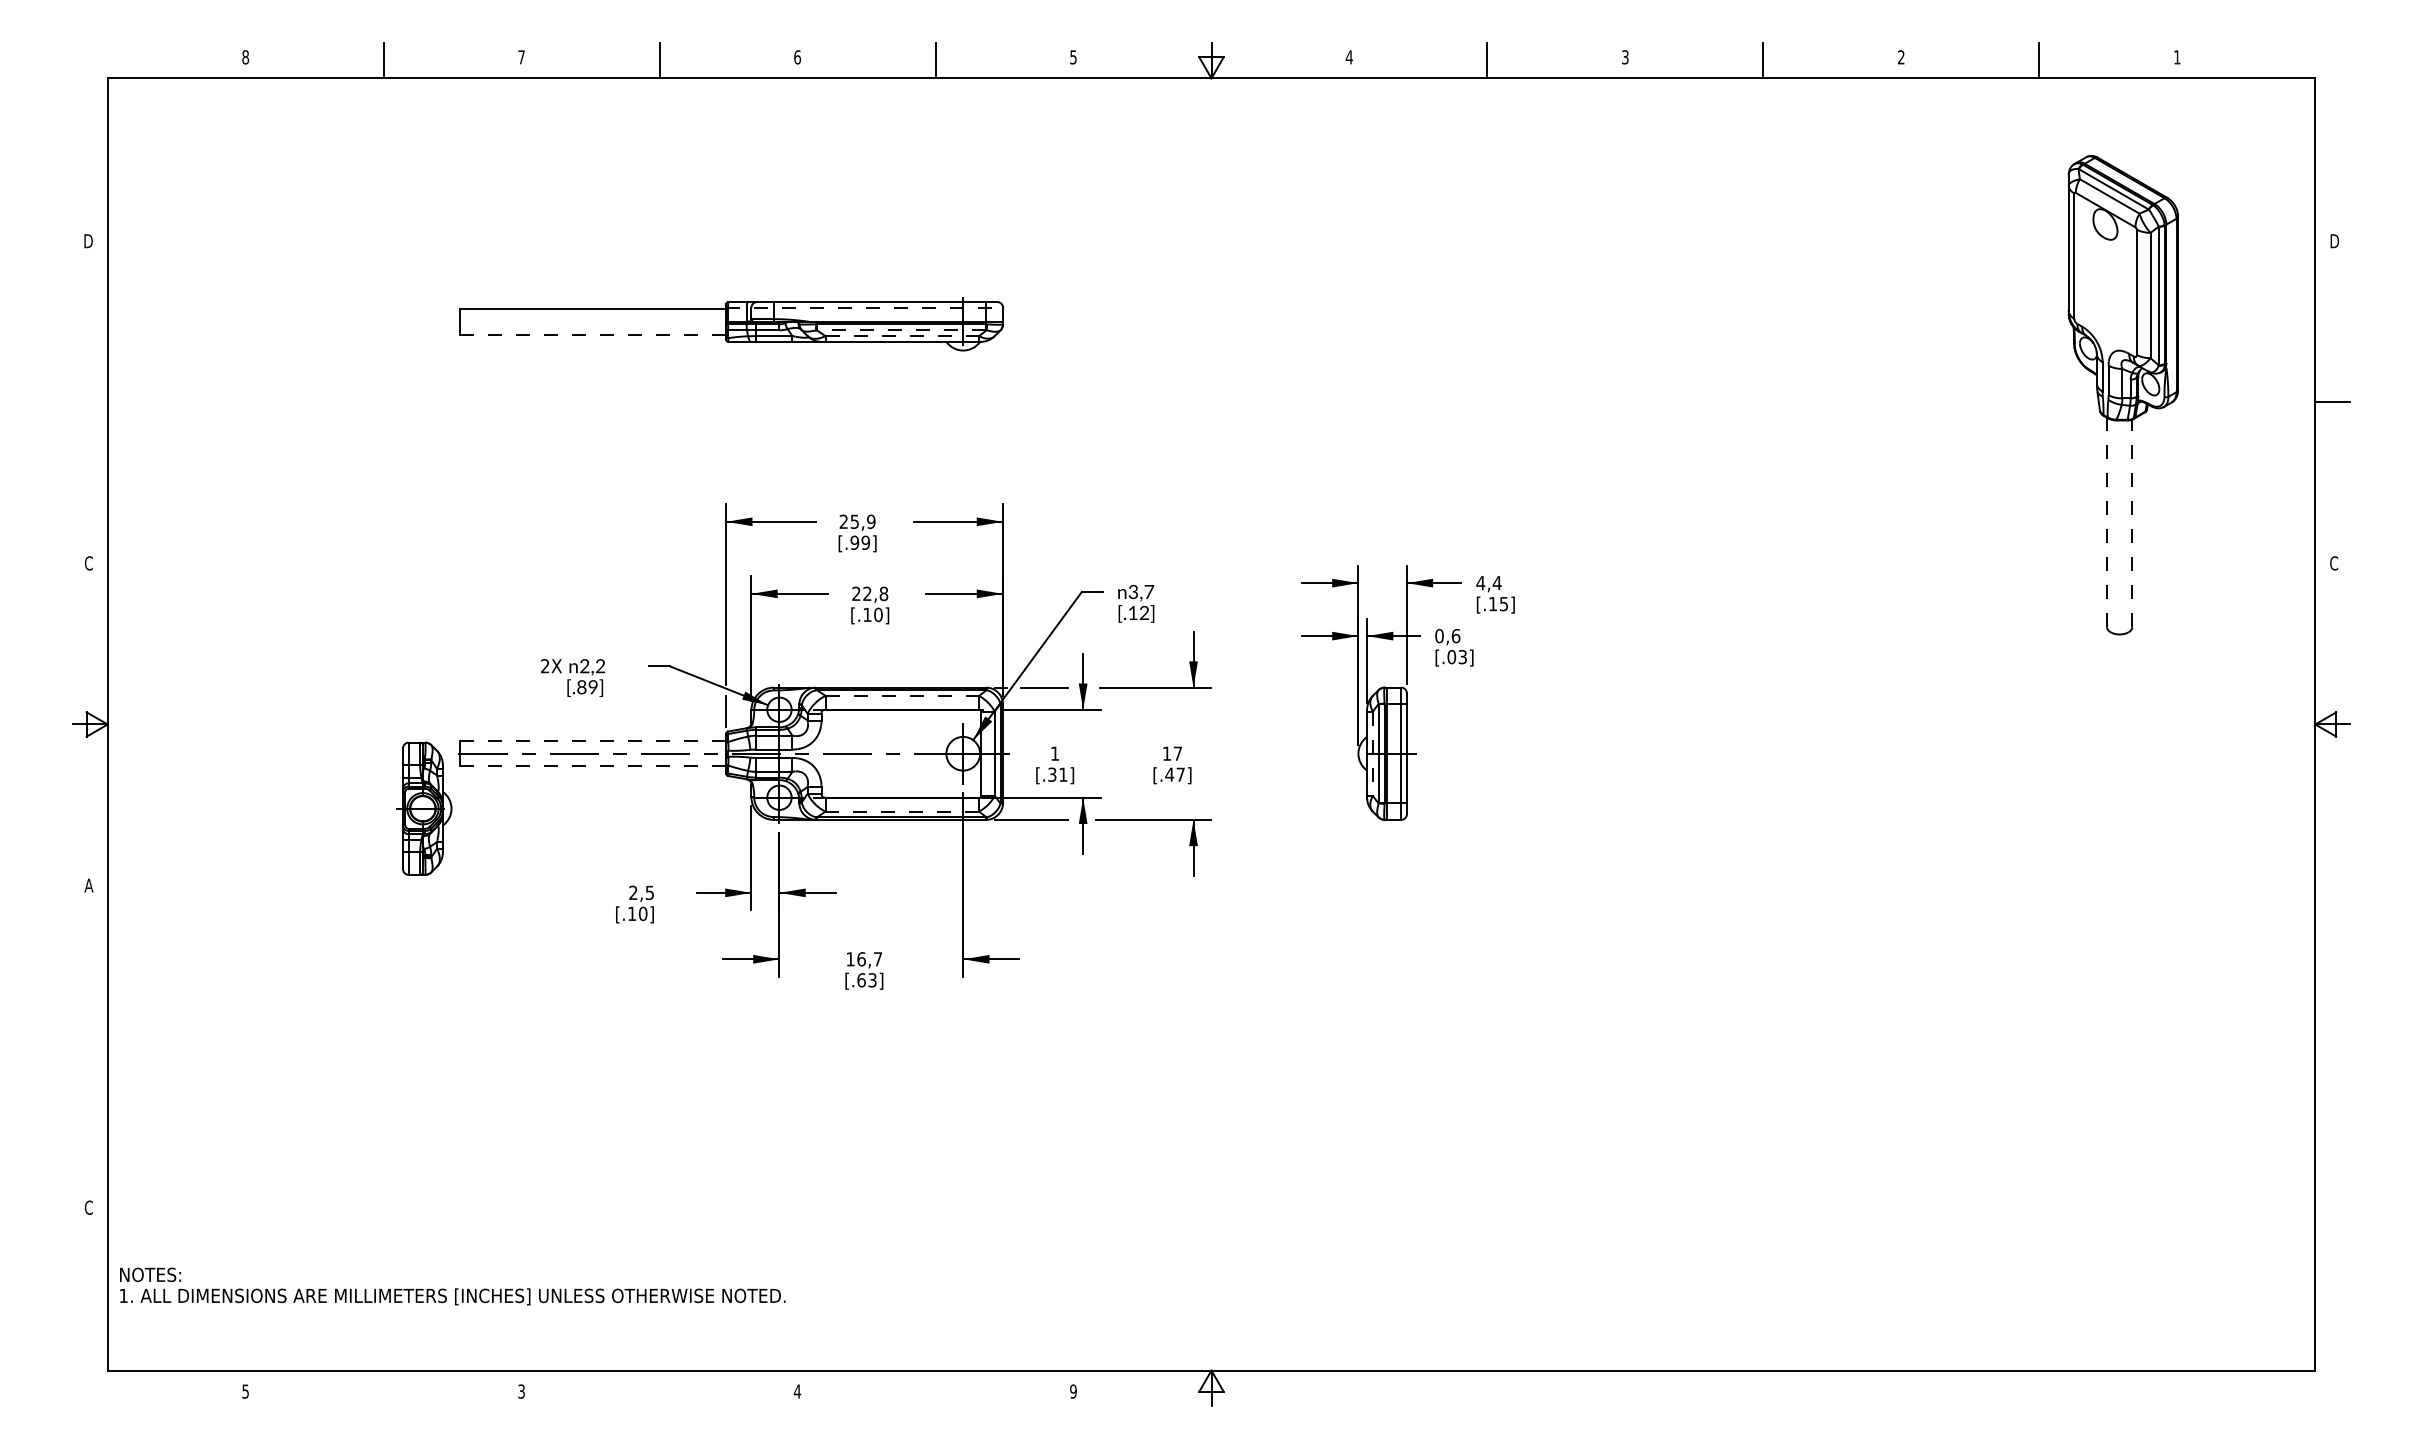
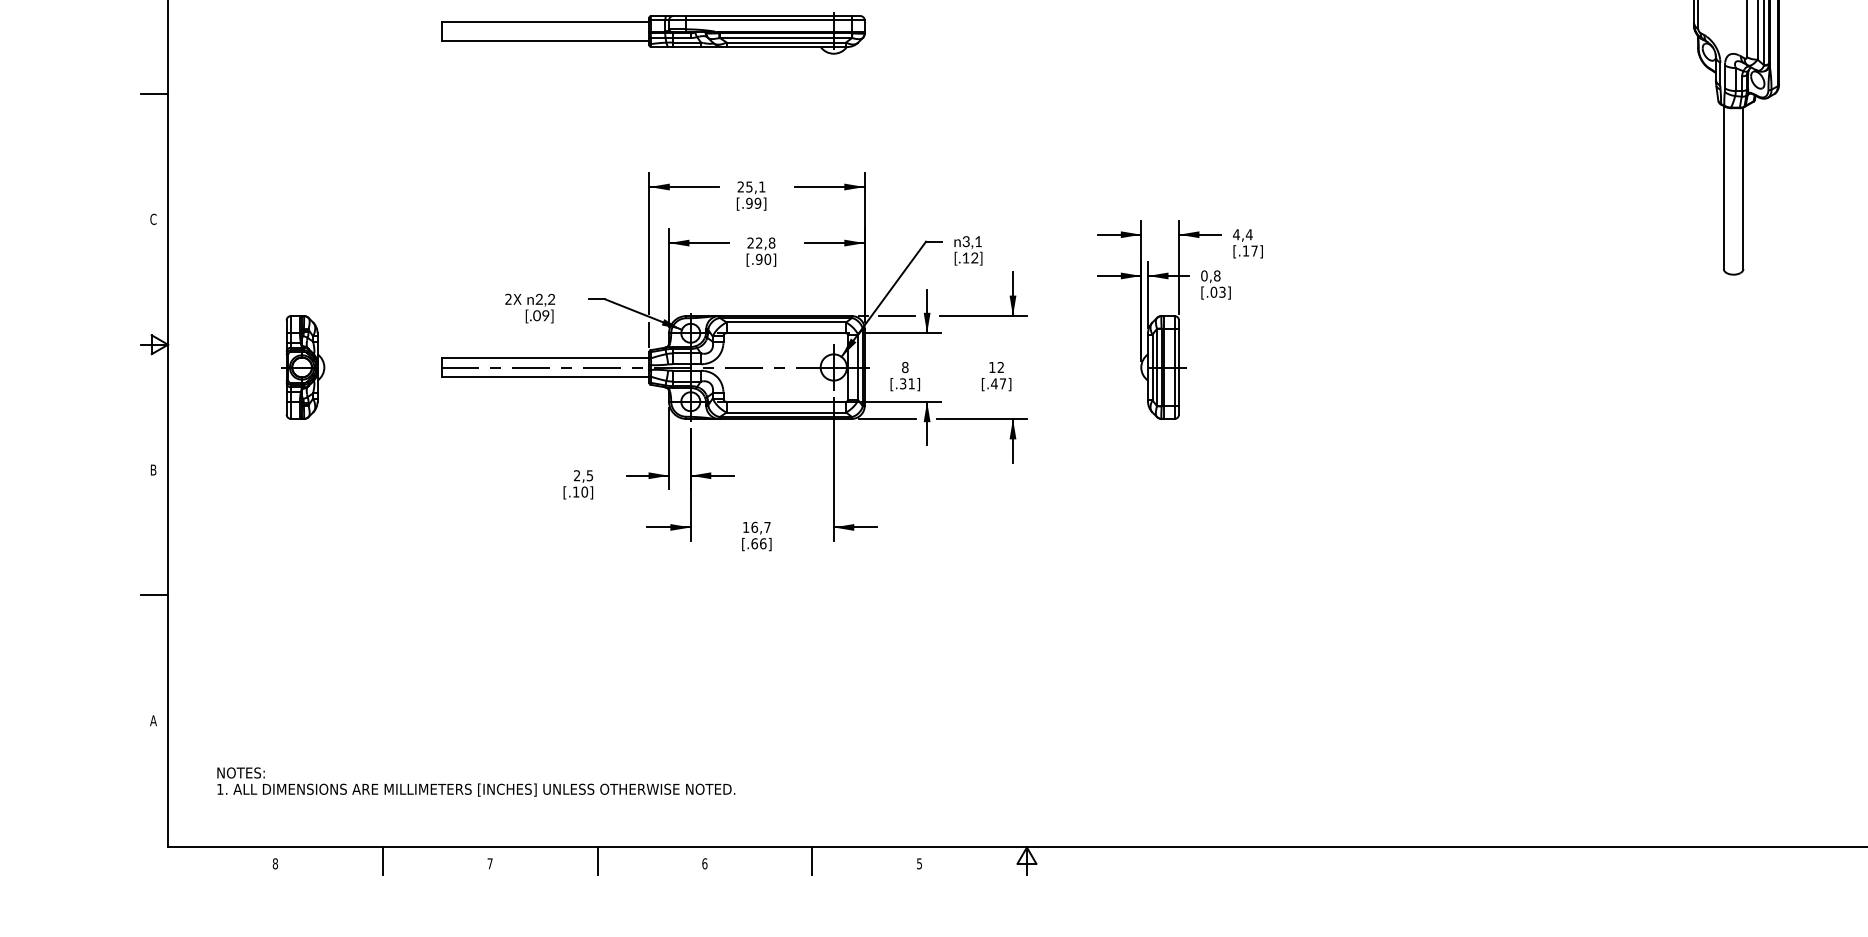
line: (865, 307) -> (757, 20), dashed -> solid
line: (901, 330) -> (785, 38), dashed -> solid
line: (593, 334) -> (546, 41), dashed -> solid
line: (902, 336) -> (786, 42), dashed -> solid
line: (89, 402) -> (153, 94), added
text: (871, 521) -> (762, 186), 25,9 -> 25,1
line: (2107, 522) -> (1724, 187), dashed -> solid
line: (2132, 523) -> (1743, 188), dashed -> solid
text: (1149, 591) -> (978, 241), 3,7 -> 3,1
text: (1504, 604) -> (1254, 251), [.15] -> [.17]
text: (867, 614) -> (759, 259), [.10] -> [.90]
text: (1455, 635) -> (1216, 275), 0,6 -> 0,8
text: (581, 687) -> (536, 315), [.89] -> [.09]
line: (902, 695) -> (786, 322), dashed -> solid
line: (593, 741) -> (546, 357), dashed -> solid
text: (1054, 753) -> (904, 367), 1 -> 8
text: (1177, 753) -> (1000, 367), 17 -> 12
line: (1372, 754) -> (1152, 368), dashed -> solid
line: (593, 766) -> (546, 377), dashed -> solid
part: (424, 808) -> (303, 367), moved
line: (902, 811) -> (786, 412), dashed -> solid
text: (88, 885) -> (153, 470), A -> B
text: (872, 980) -> (763, 543), [.63] -> [.66]
line: (89, 1046) -> (153, 595), added
text: (88, 1207) -> (153, 720), C -> A
text: (452, 1286) -> (476, 782), moved
line: (383, 1387) -> (382, 860), added
line: (659, 1387) -> (597, 860), added
line: (935, 1387) -> (812, 860), added
text: (245, 1391) -> (275, 863), 5 -> 8
text: (521, 1391) -> (490, 863), 3 -> 7
text: (797, 1391) -> (704, 863), 4 -> 6
text: (1073, 1391) -> (919, 863), 9 -> 5

